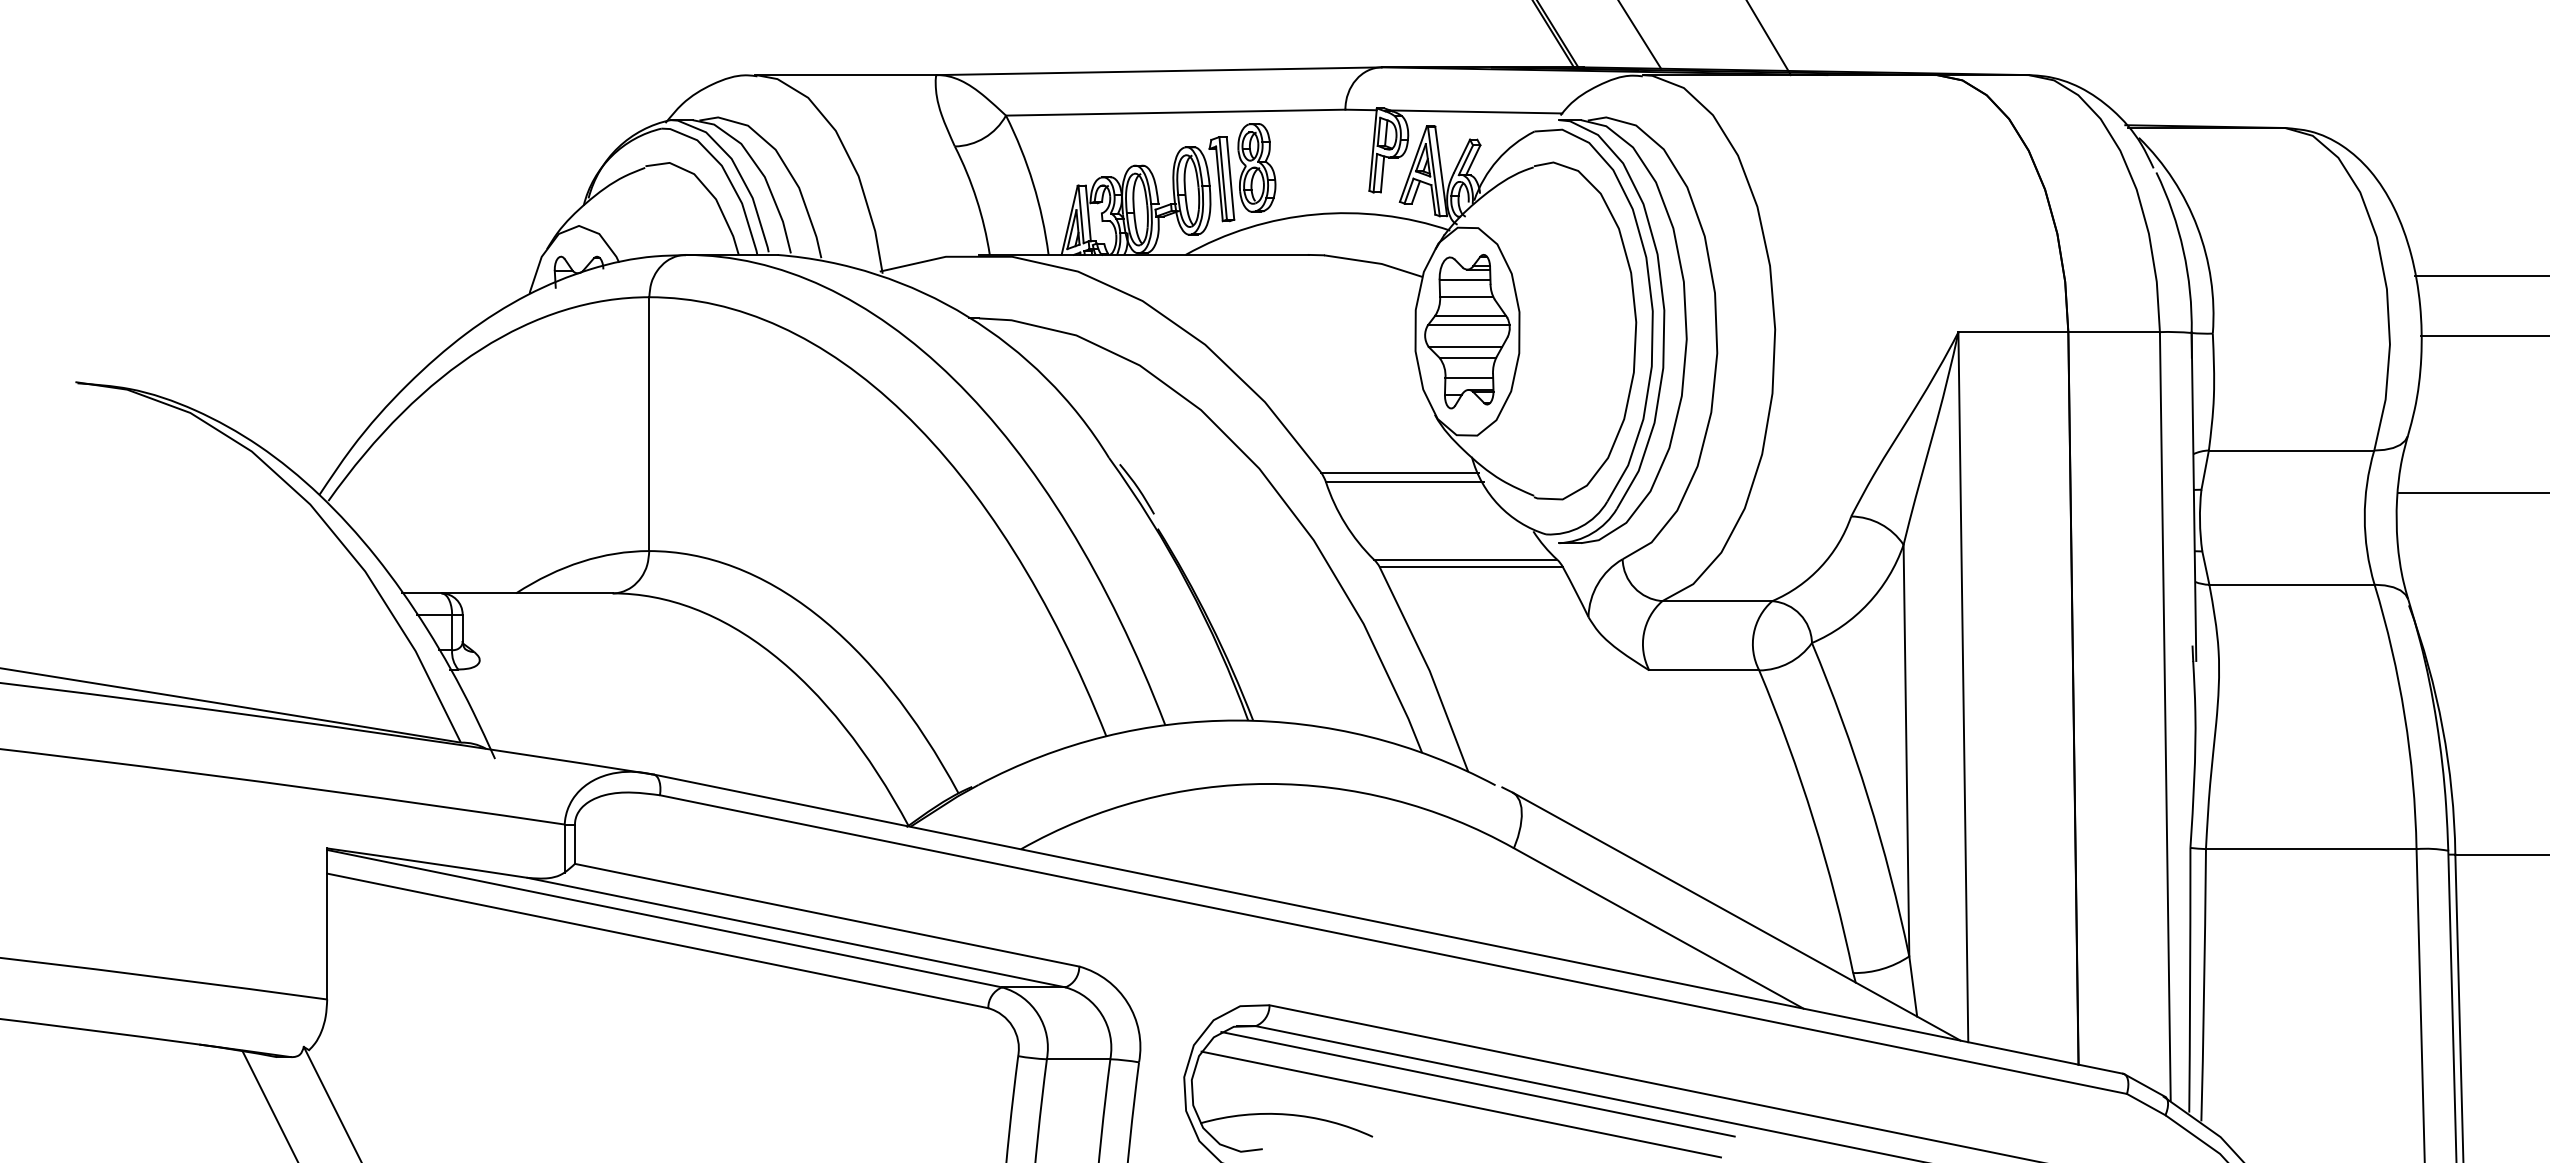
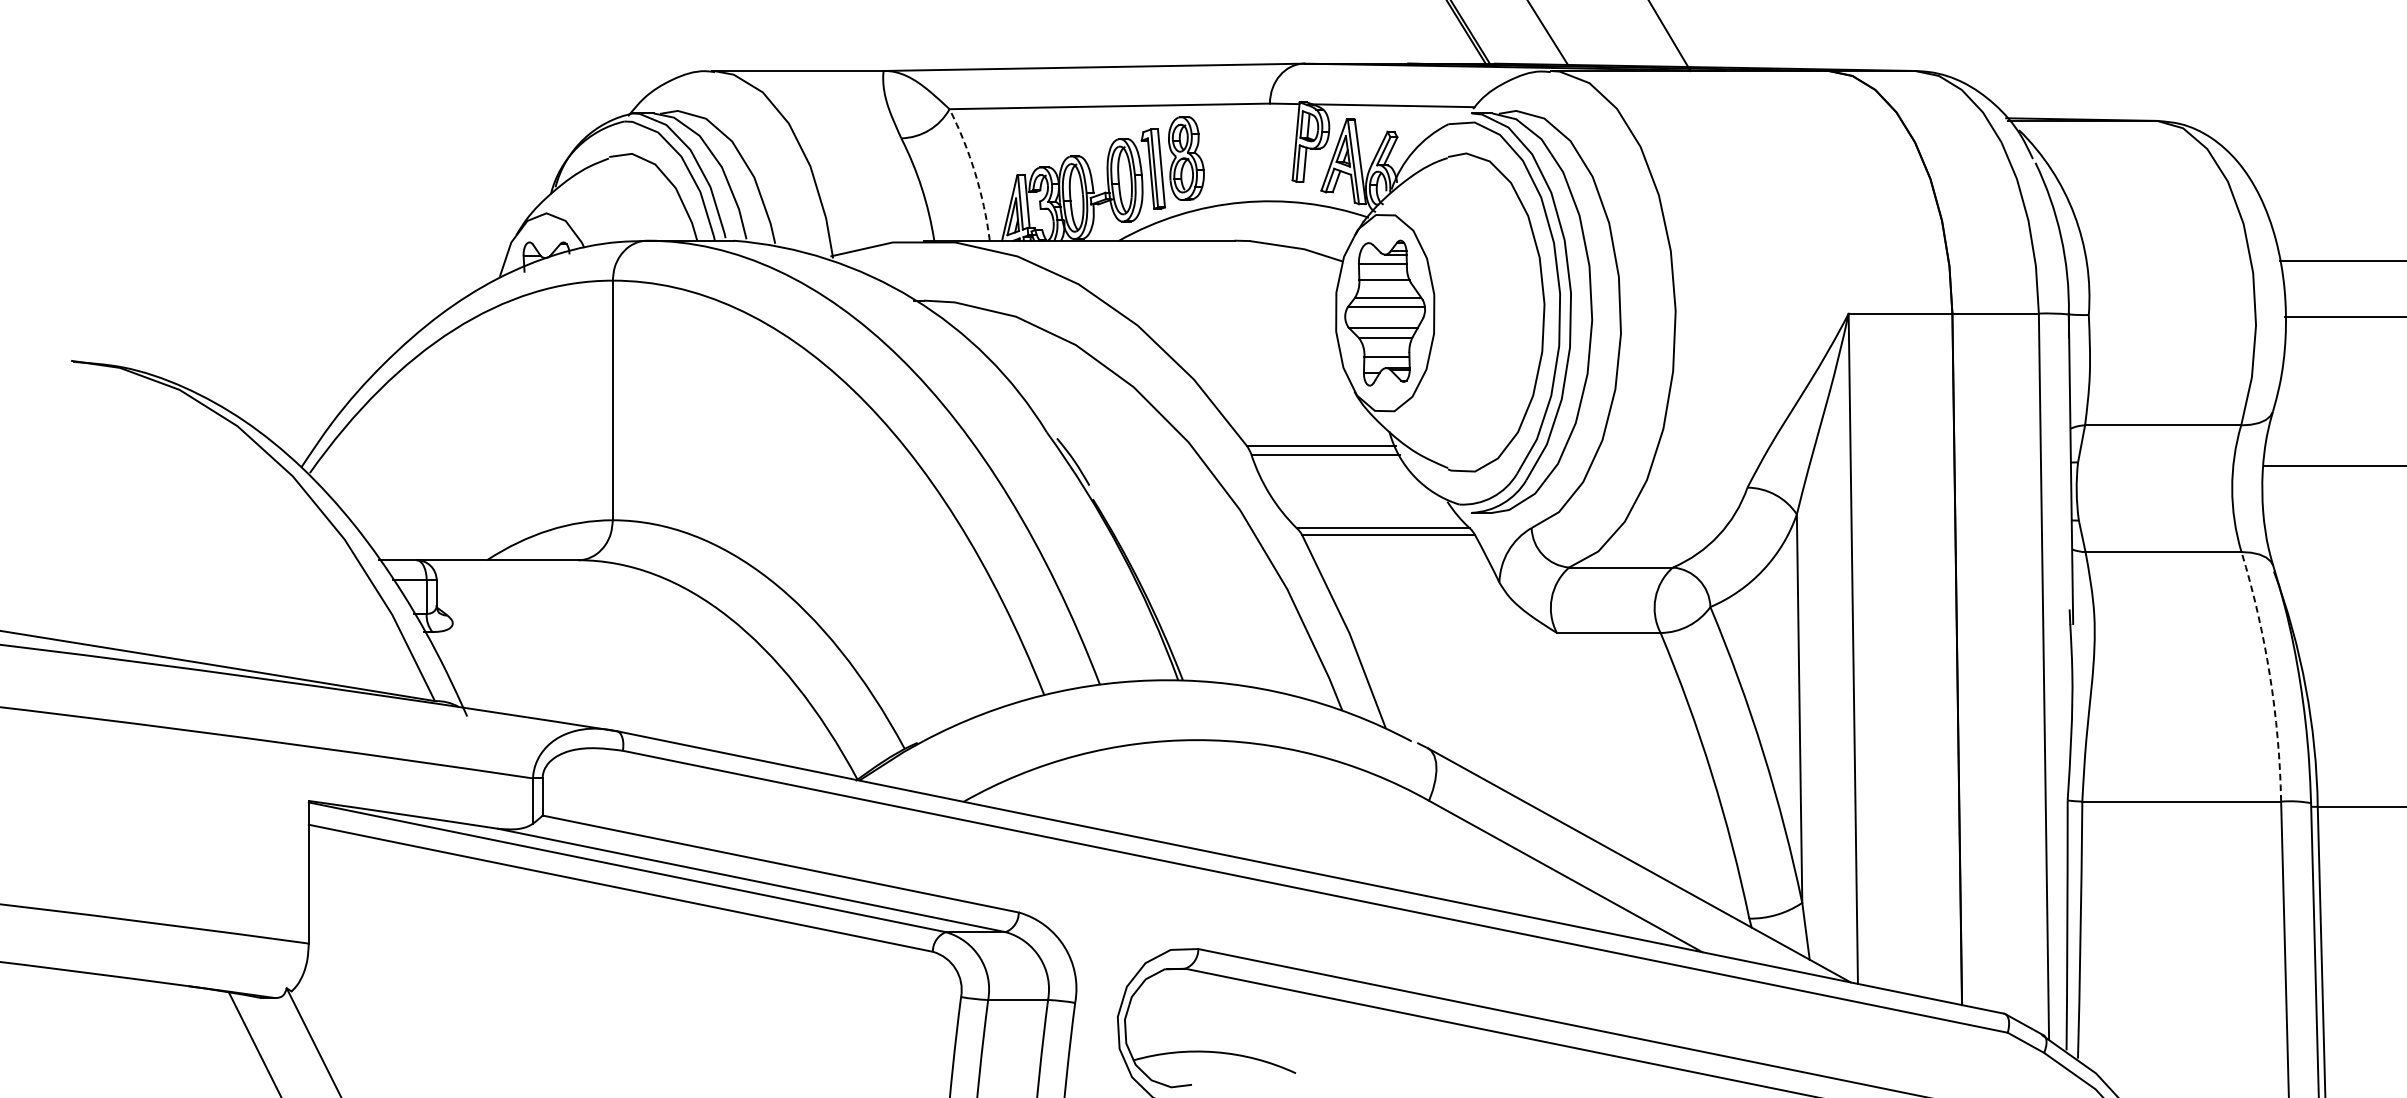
arc: (1033, 183) -> (975, 173), solid -> dashed
arc: (2404, 715) -> (2269, 675), solid -> dashed
line: (1477, 1084) -> (1394, 1023), removed
line: (1461, 1104) -> (1379, 1042), removed

